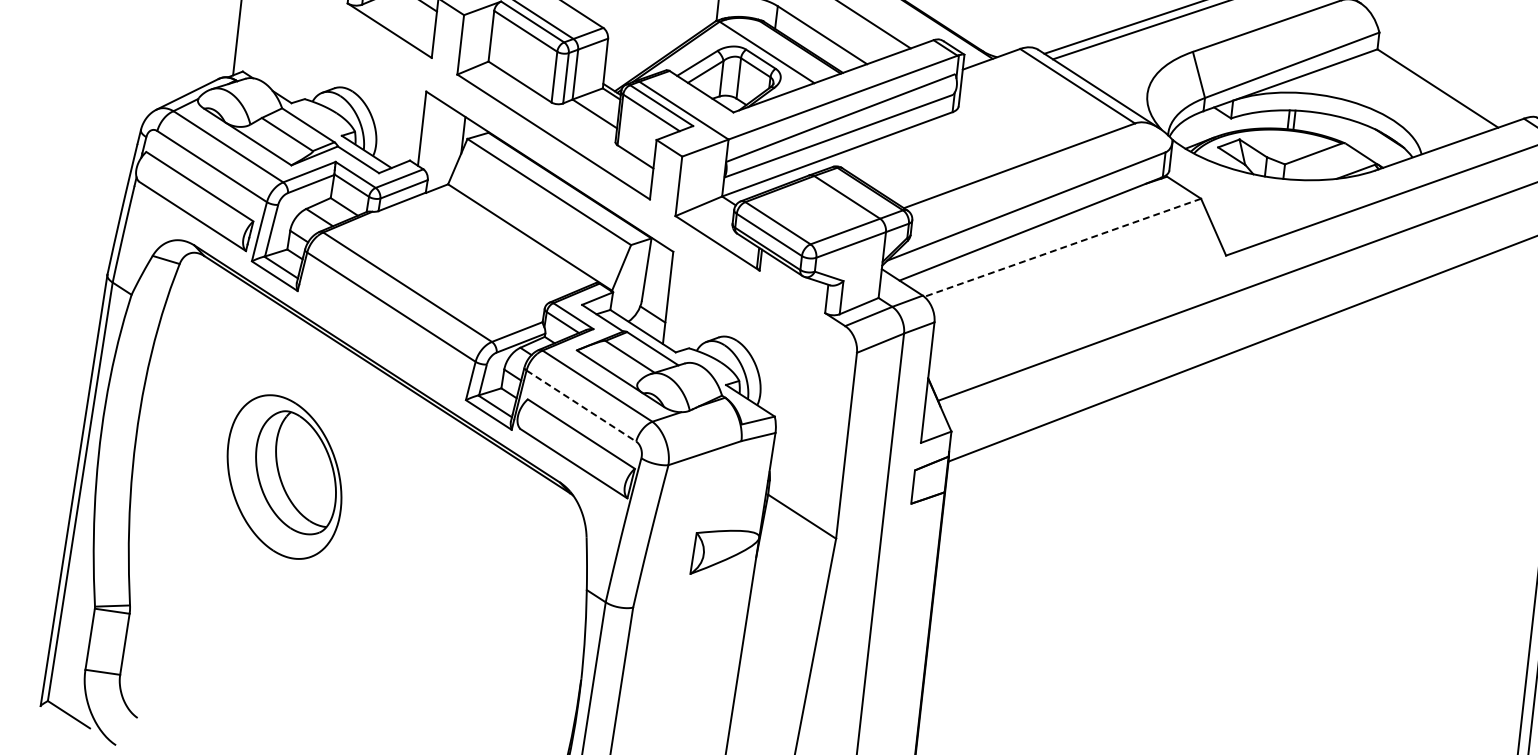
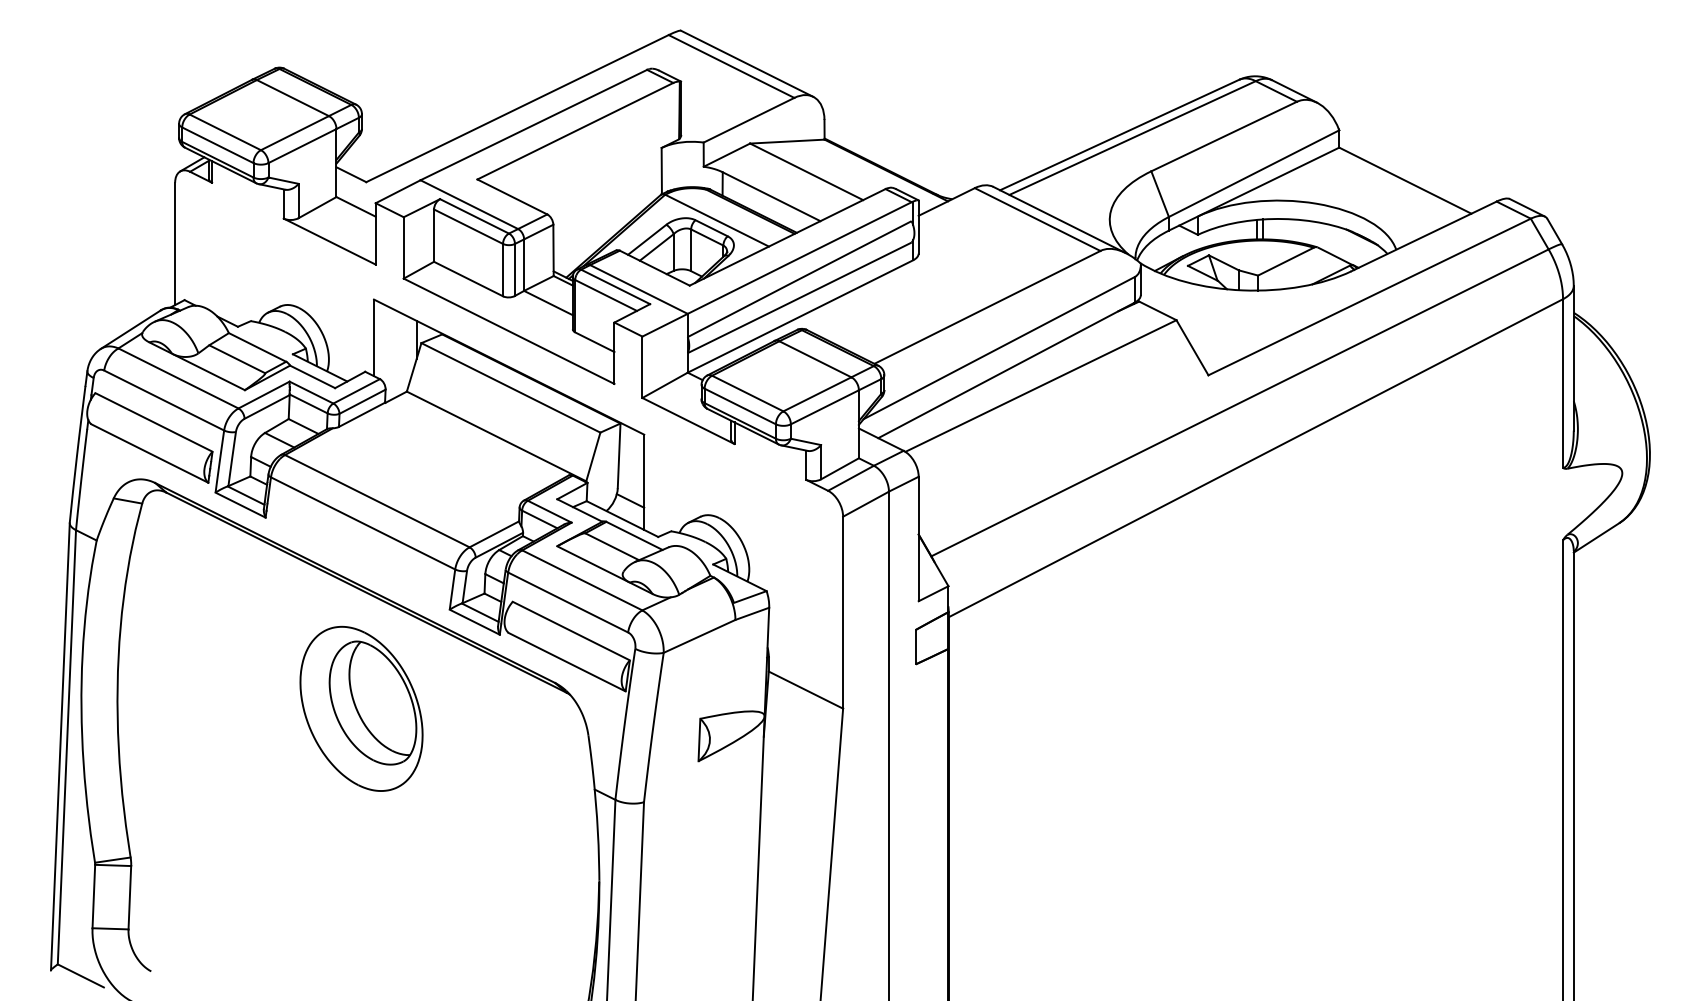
line: (1062, 248) -> (1040, 386), dashed -> solid
line: (581, 406) -> (568, 602), dashed -> solid
part: (284, 476) -> (361, 708), moved

